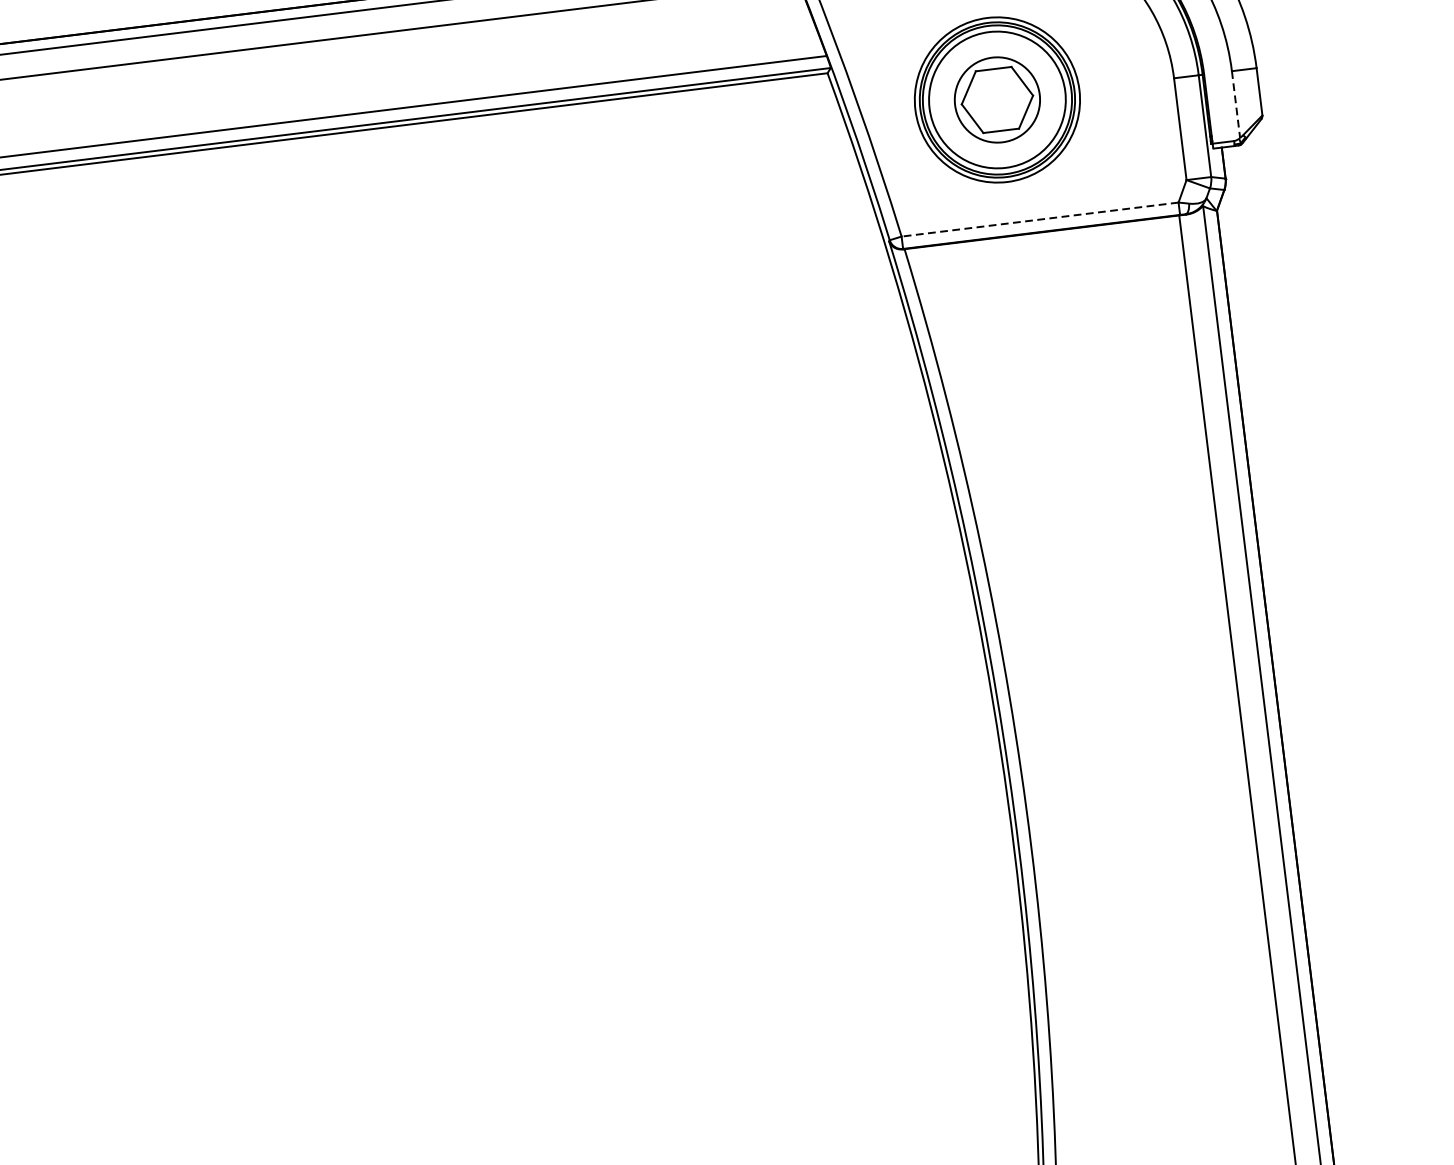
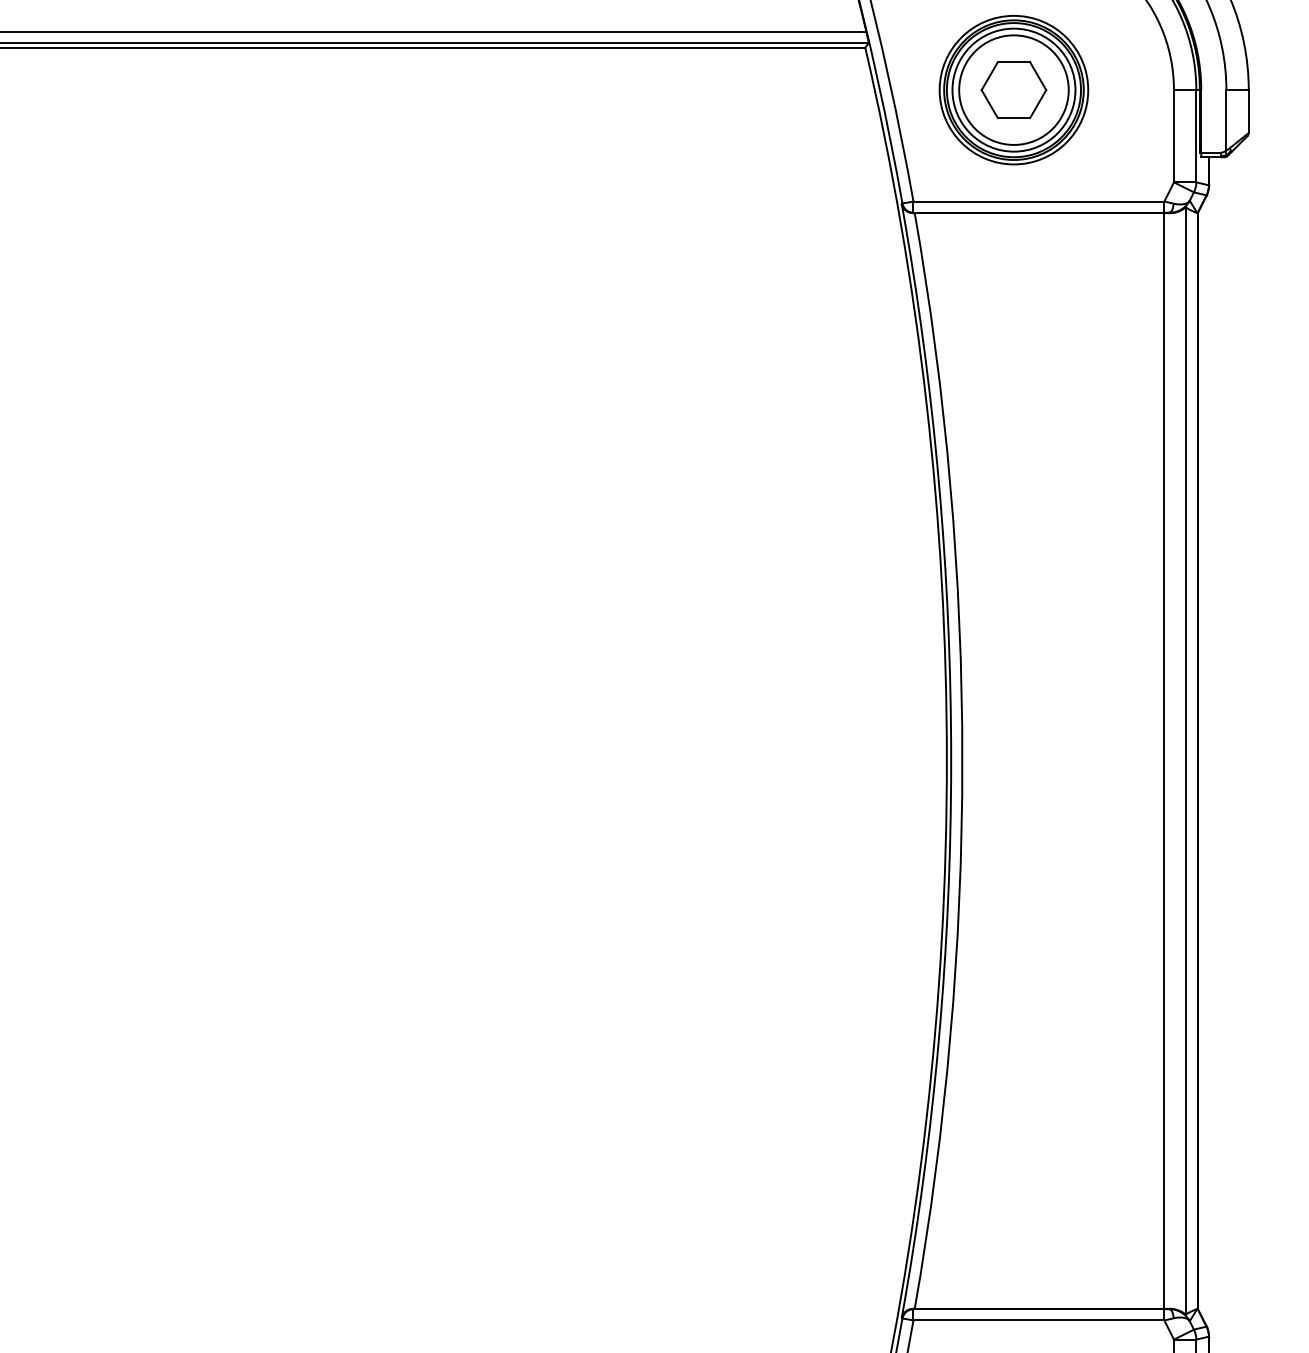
circle: (996, 99) -> (1013, 89), size x1.43
line: (1236, 104) -> (1226, 120), dashed -> solid
line: (1039, 219) -> (1038, 201), dashed -> solid

